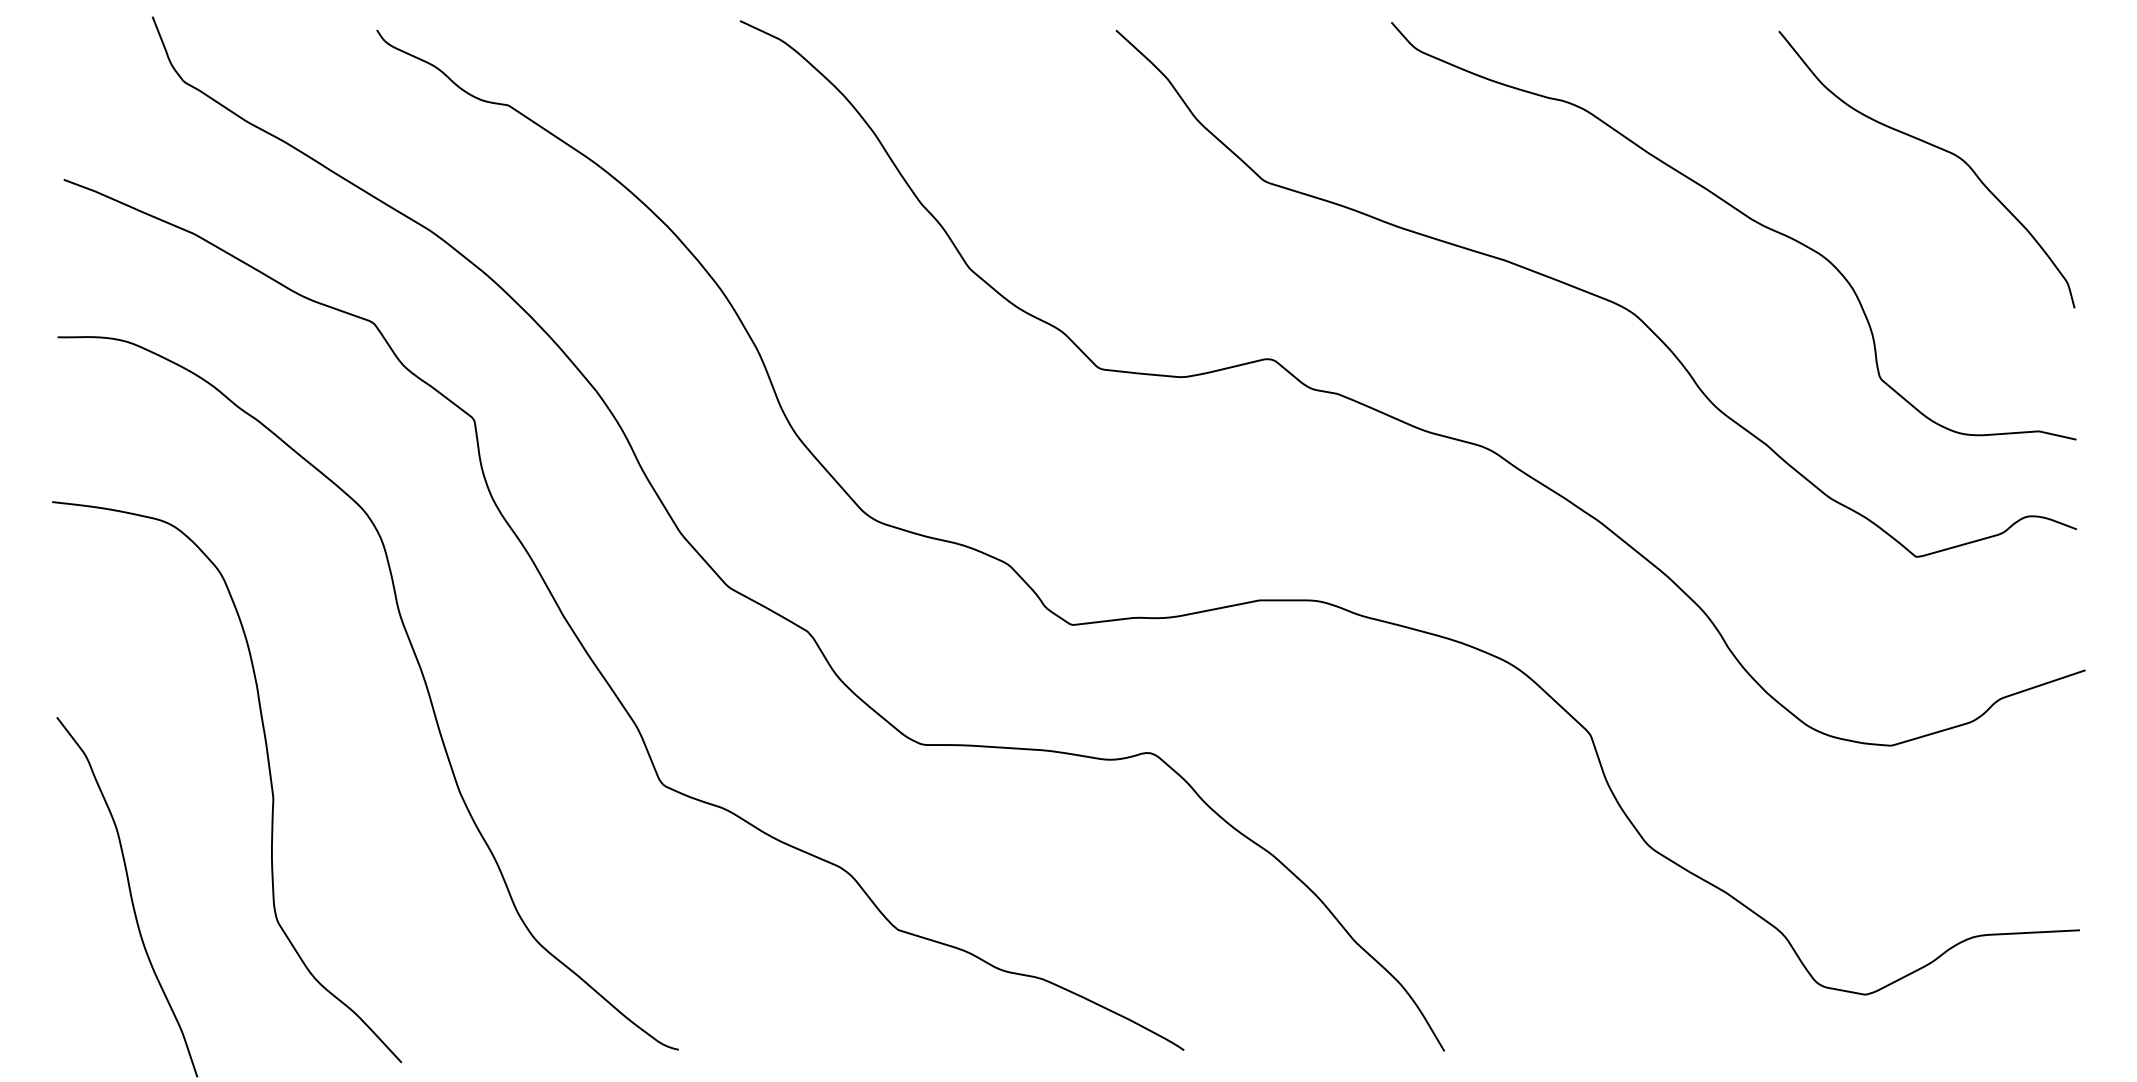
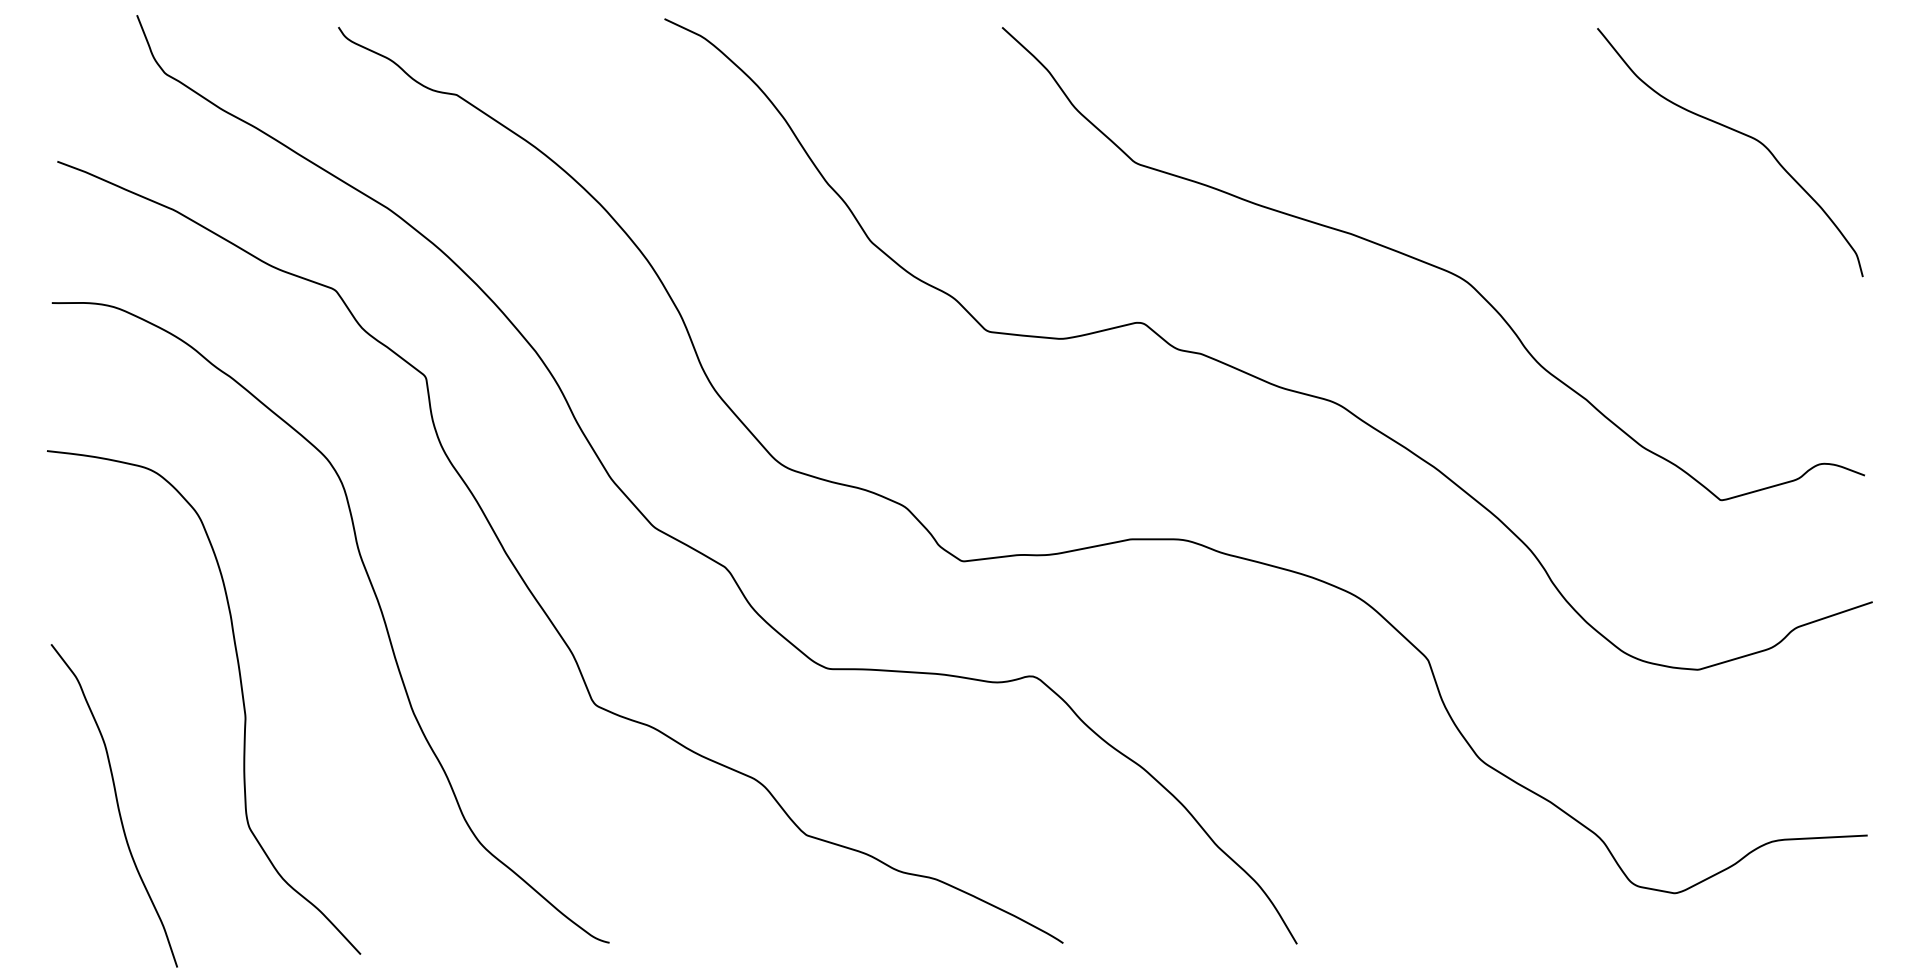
curve: (1743, 215) -> (1565, 193), removed

